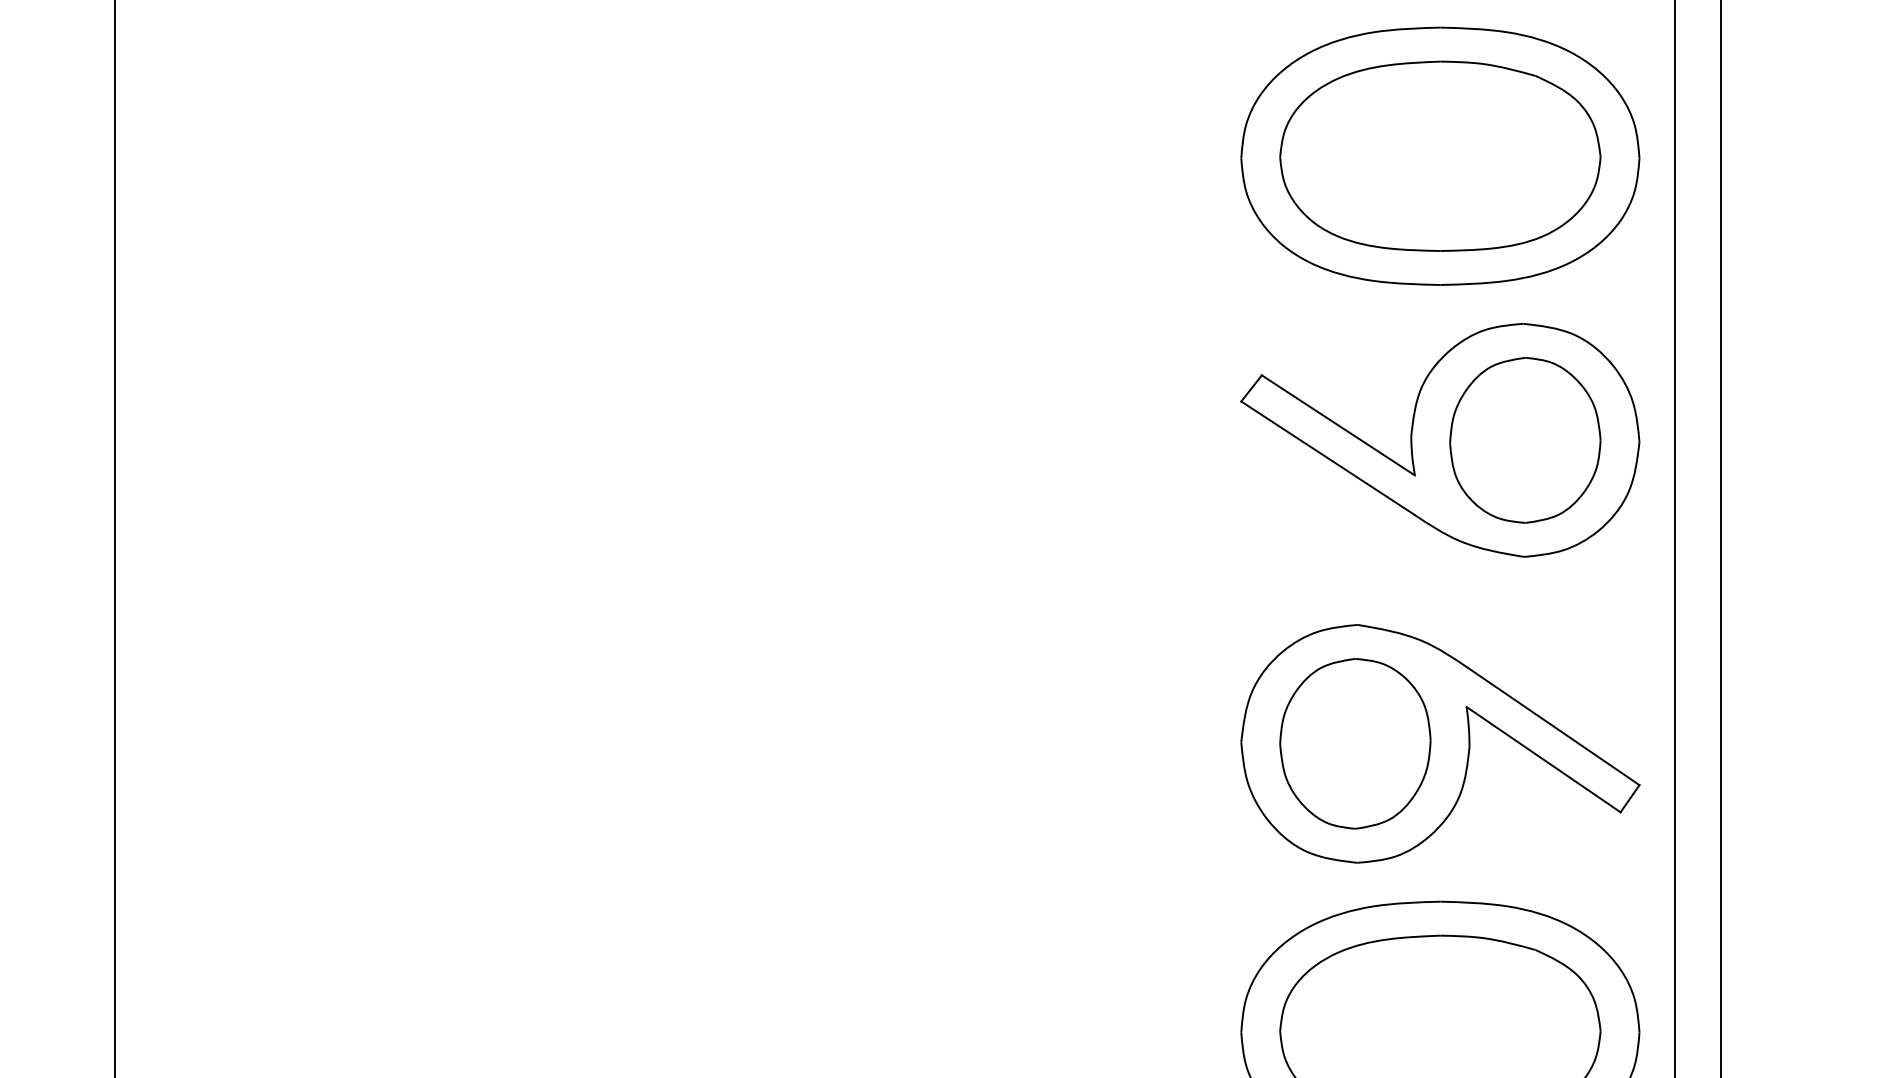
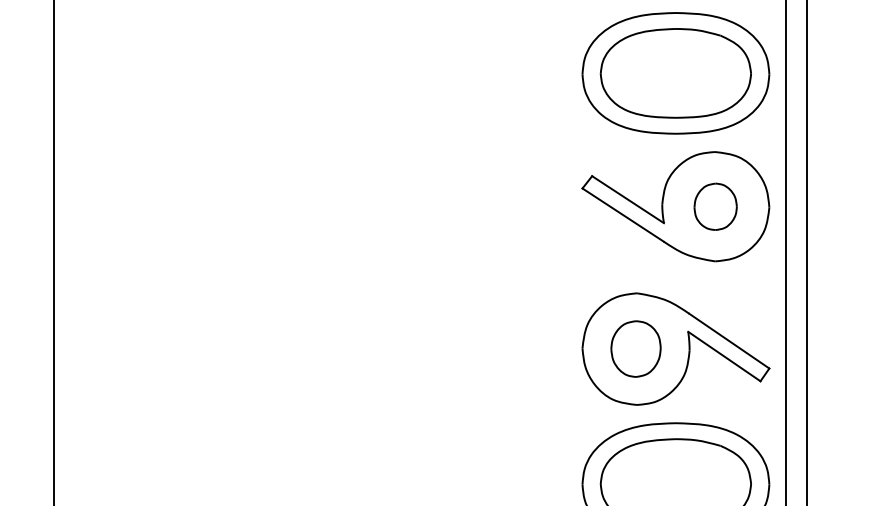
part: (1524, 439) -> (715, 206), size x0.6
part: (1354, 742) -> (635, 348), size x0.7

